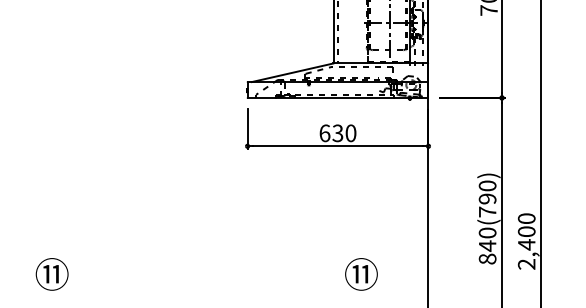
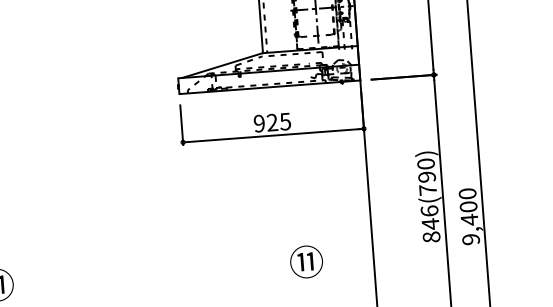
text: (337, 133) -> (272, 122), 630 -> 925
text: (487, 232) -> (429, 210), 840(790) -> 846(790)
text: (526, 264) -> (470, 239), 2,400 -> 9,400

